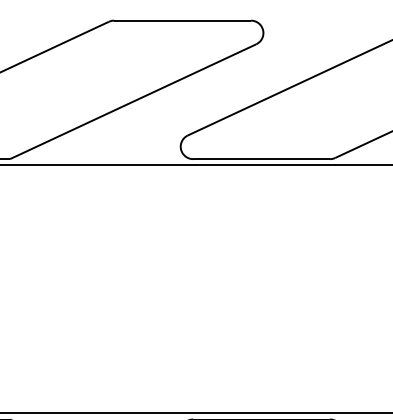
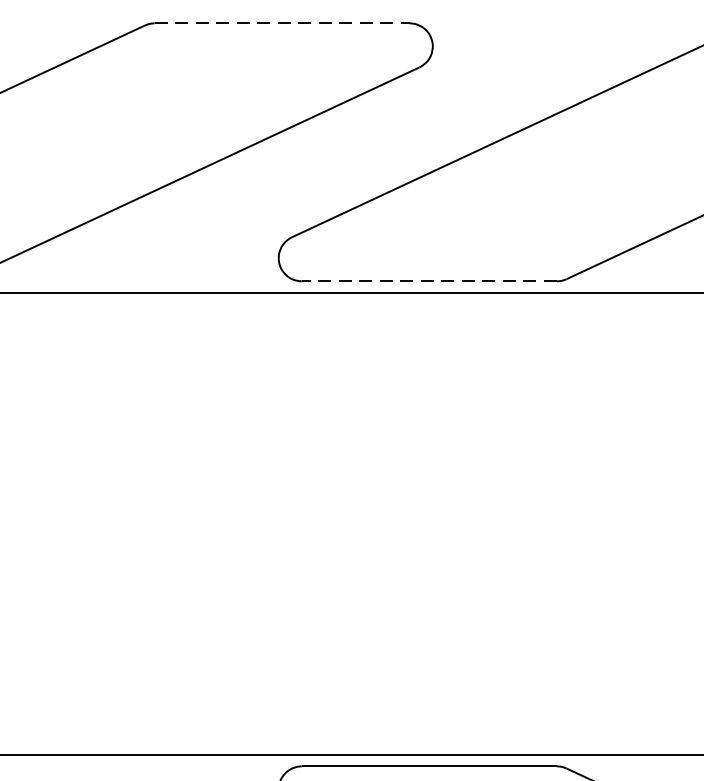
line: (183, 20) -> (283, 23), solid -> dashed
line: (261, 159) -> (429, 281), solid -> dashed

